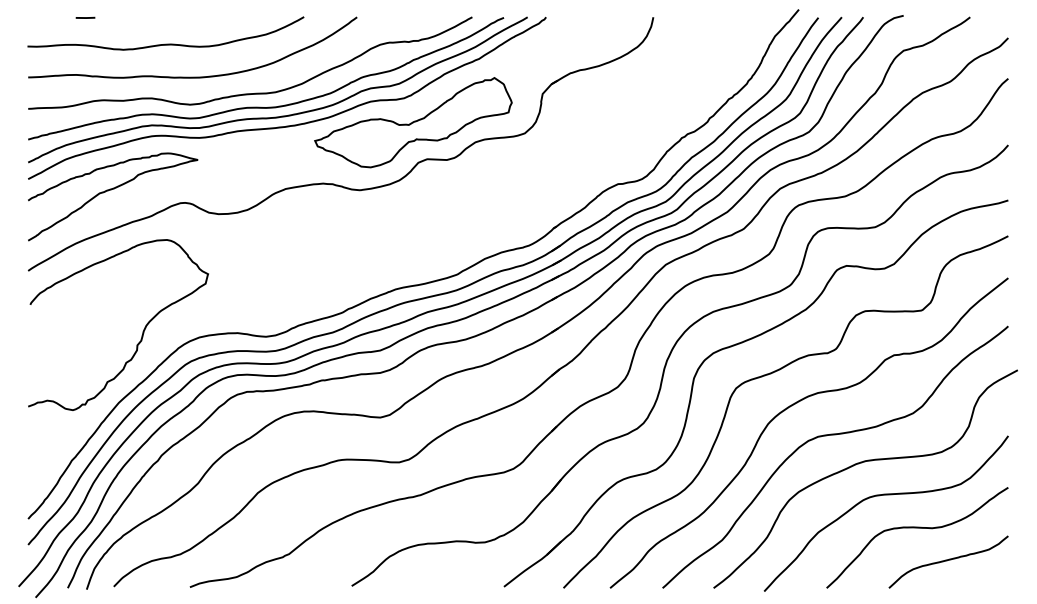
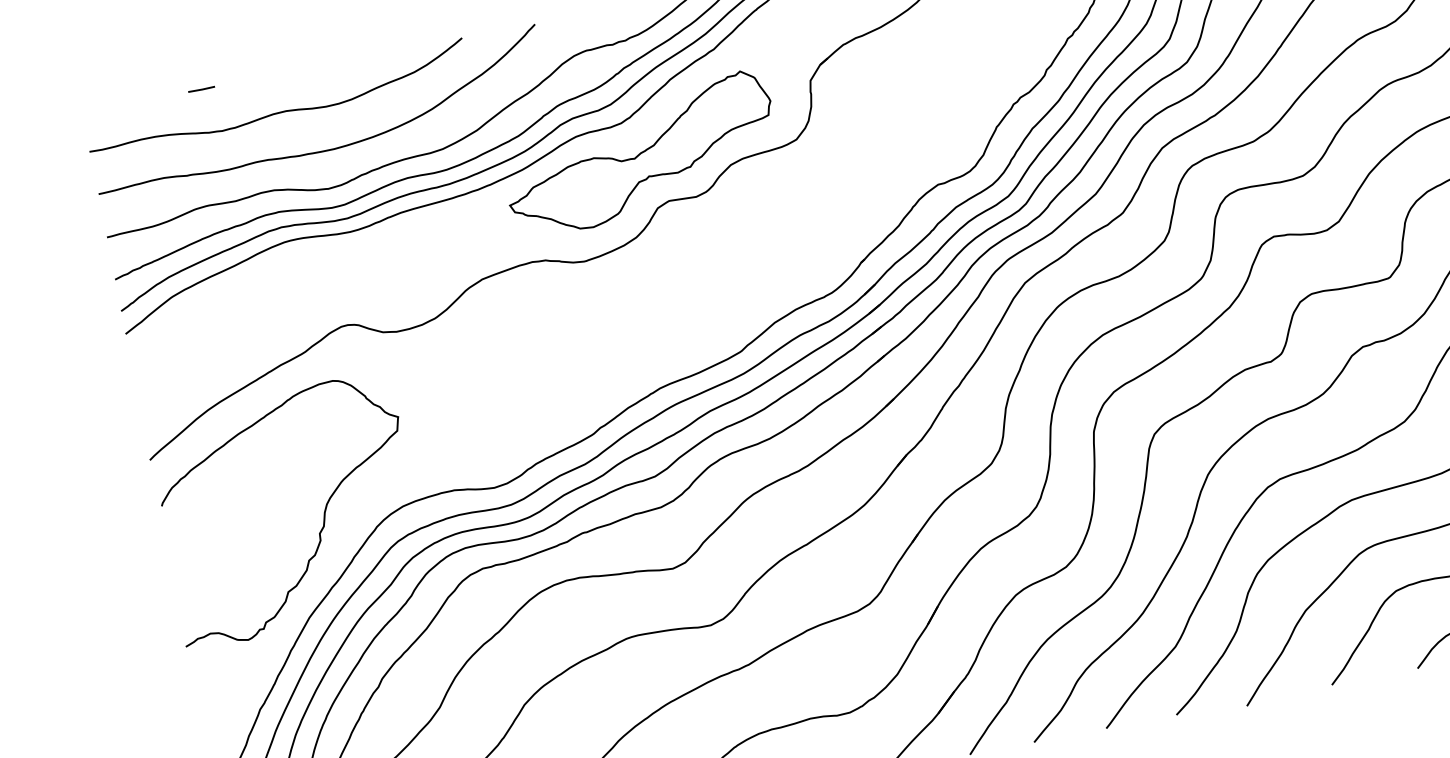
line: (85, 17) -> (201, 88), moved
curve: (111, 190) -> (243, 327), removed

